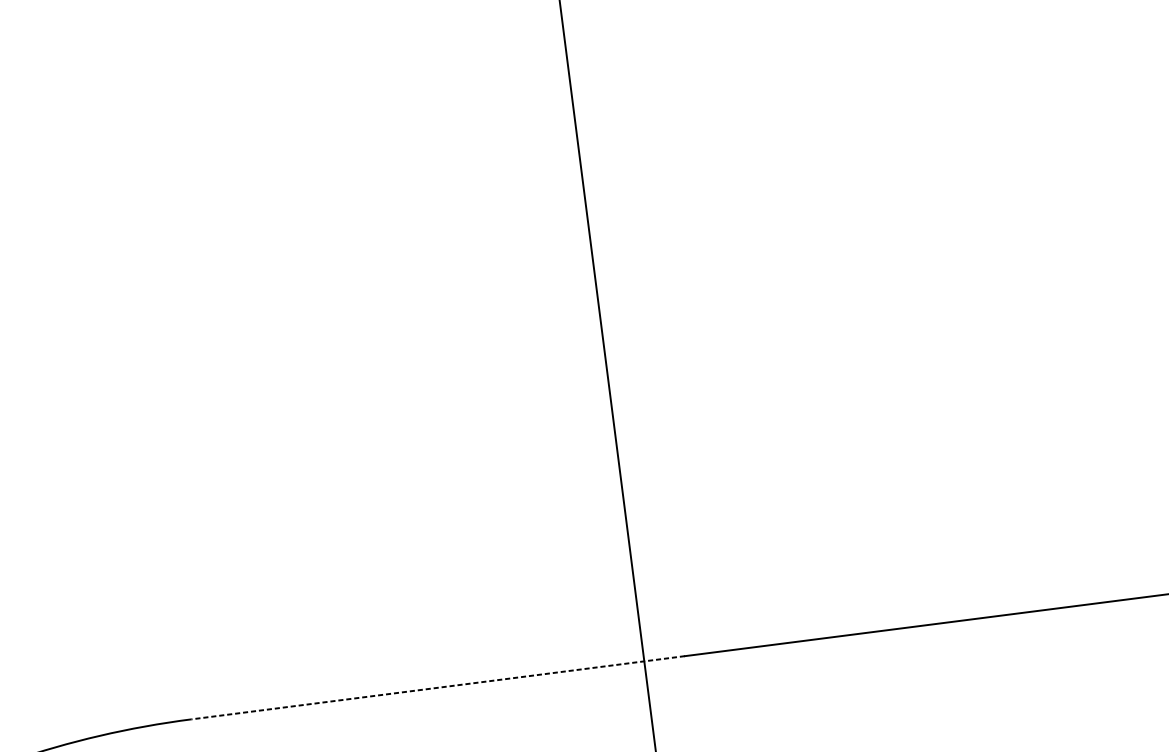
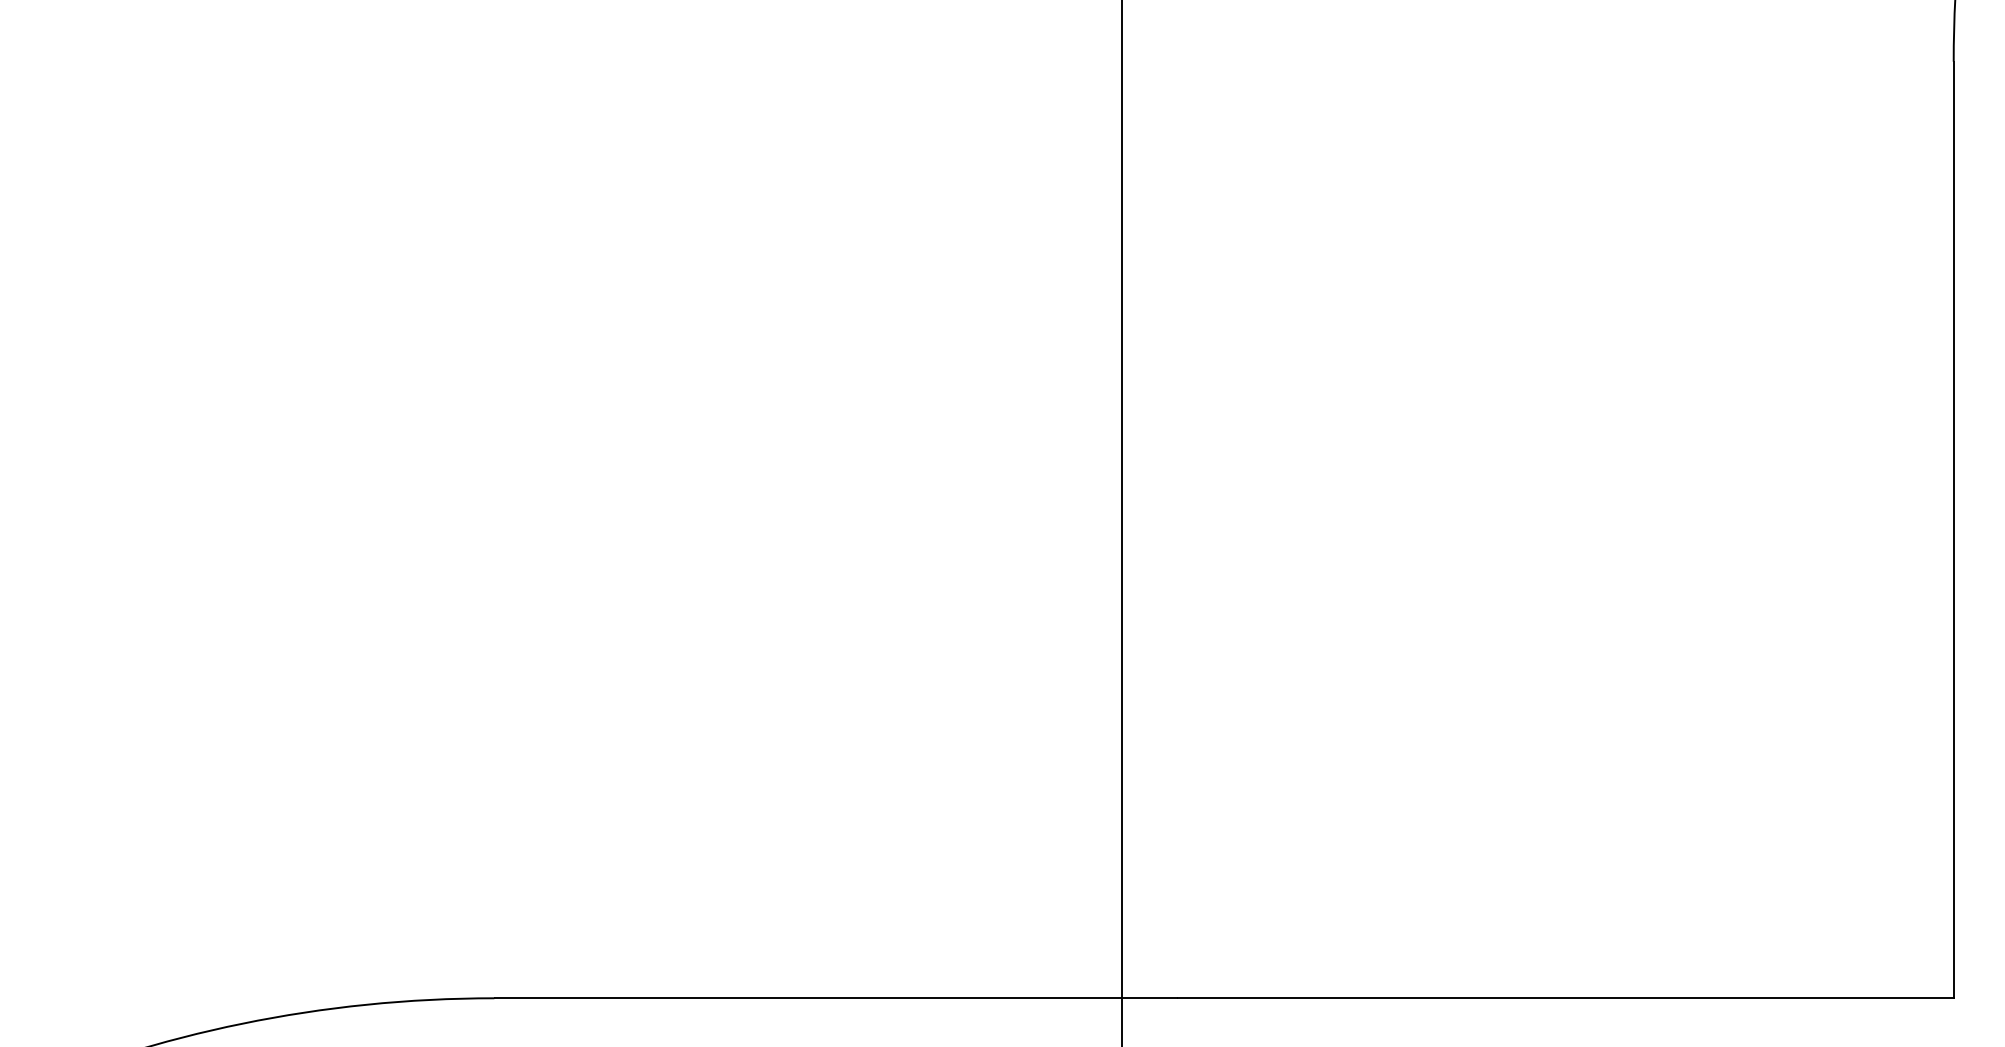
line: (438, 687) -> (836, 998), dashed -> solid

